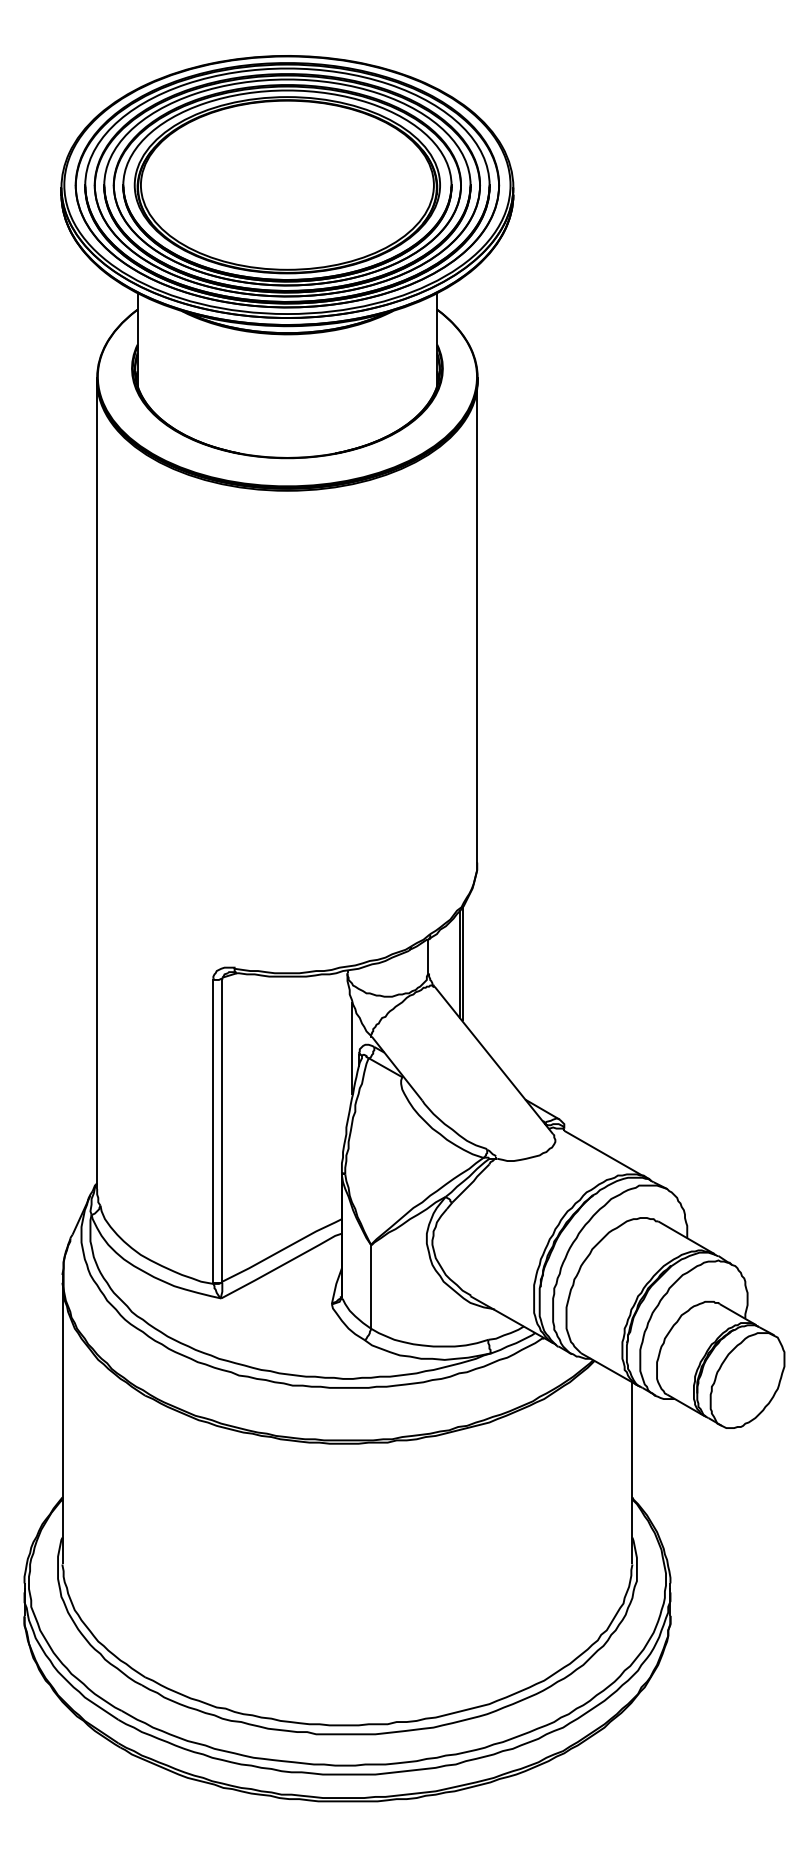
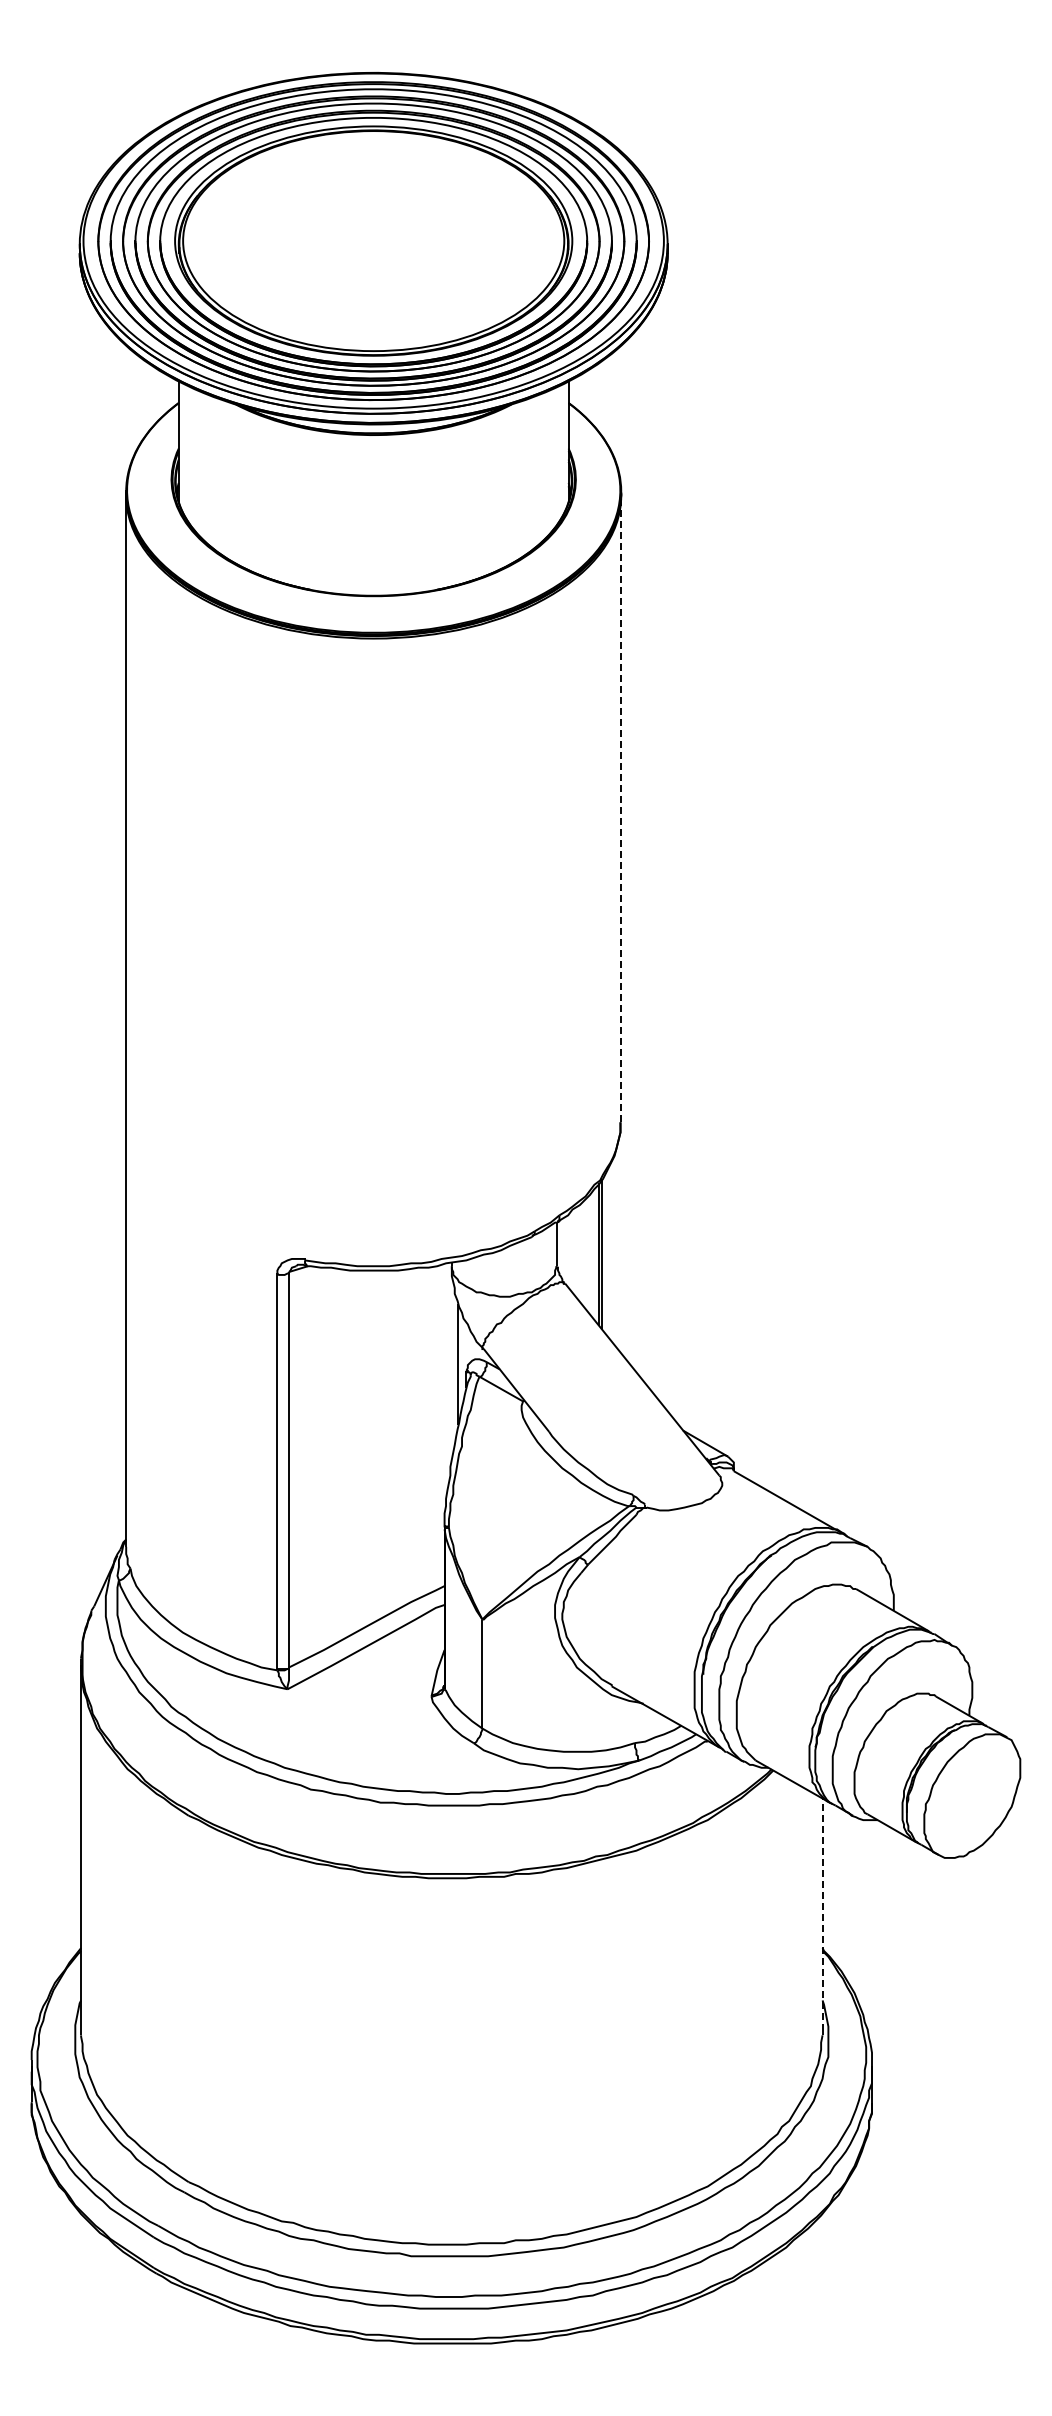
line: (477, 621) -> (620, 808), solid -> dashed
line: (632, 1471) -> (822, 1914), solid -> dashed

